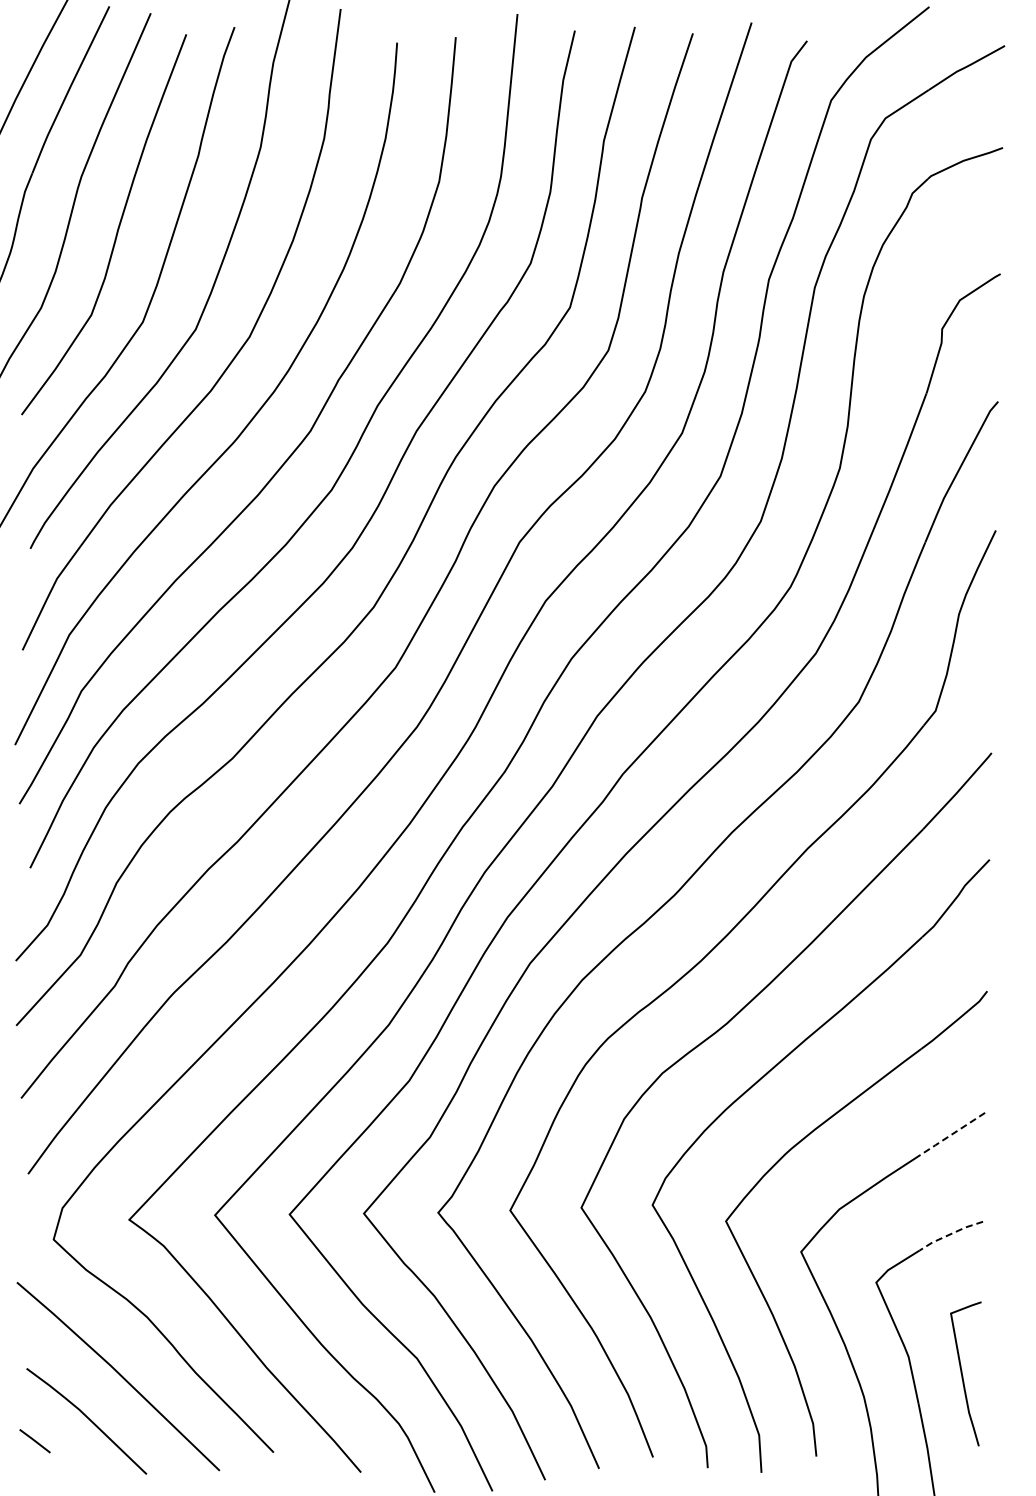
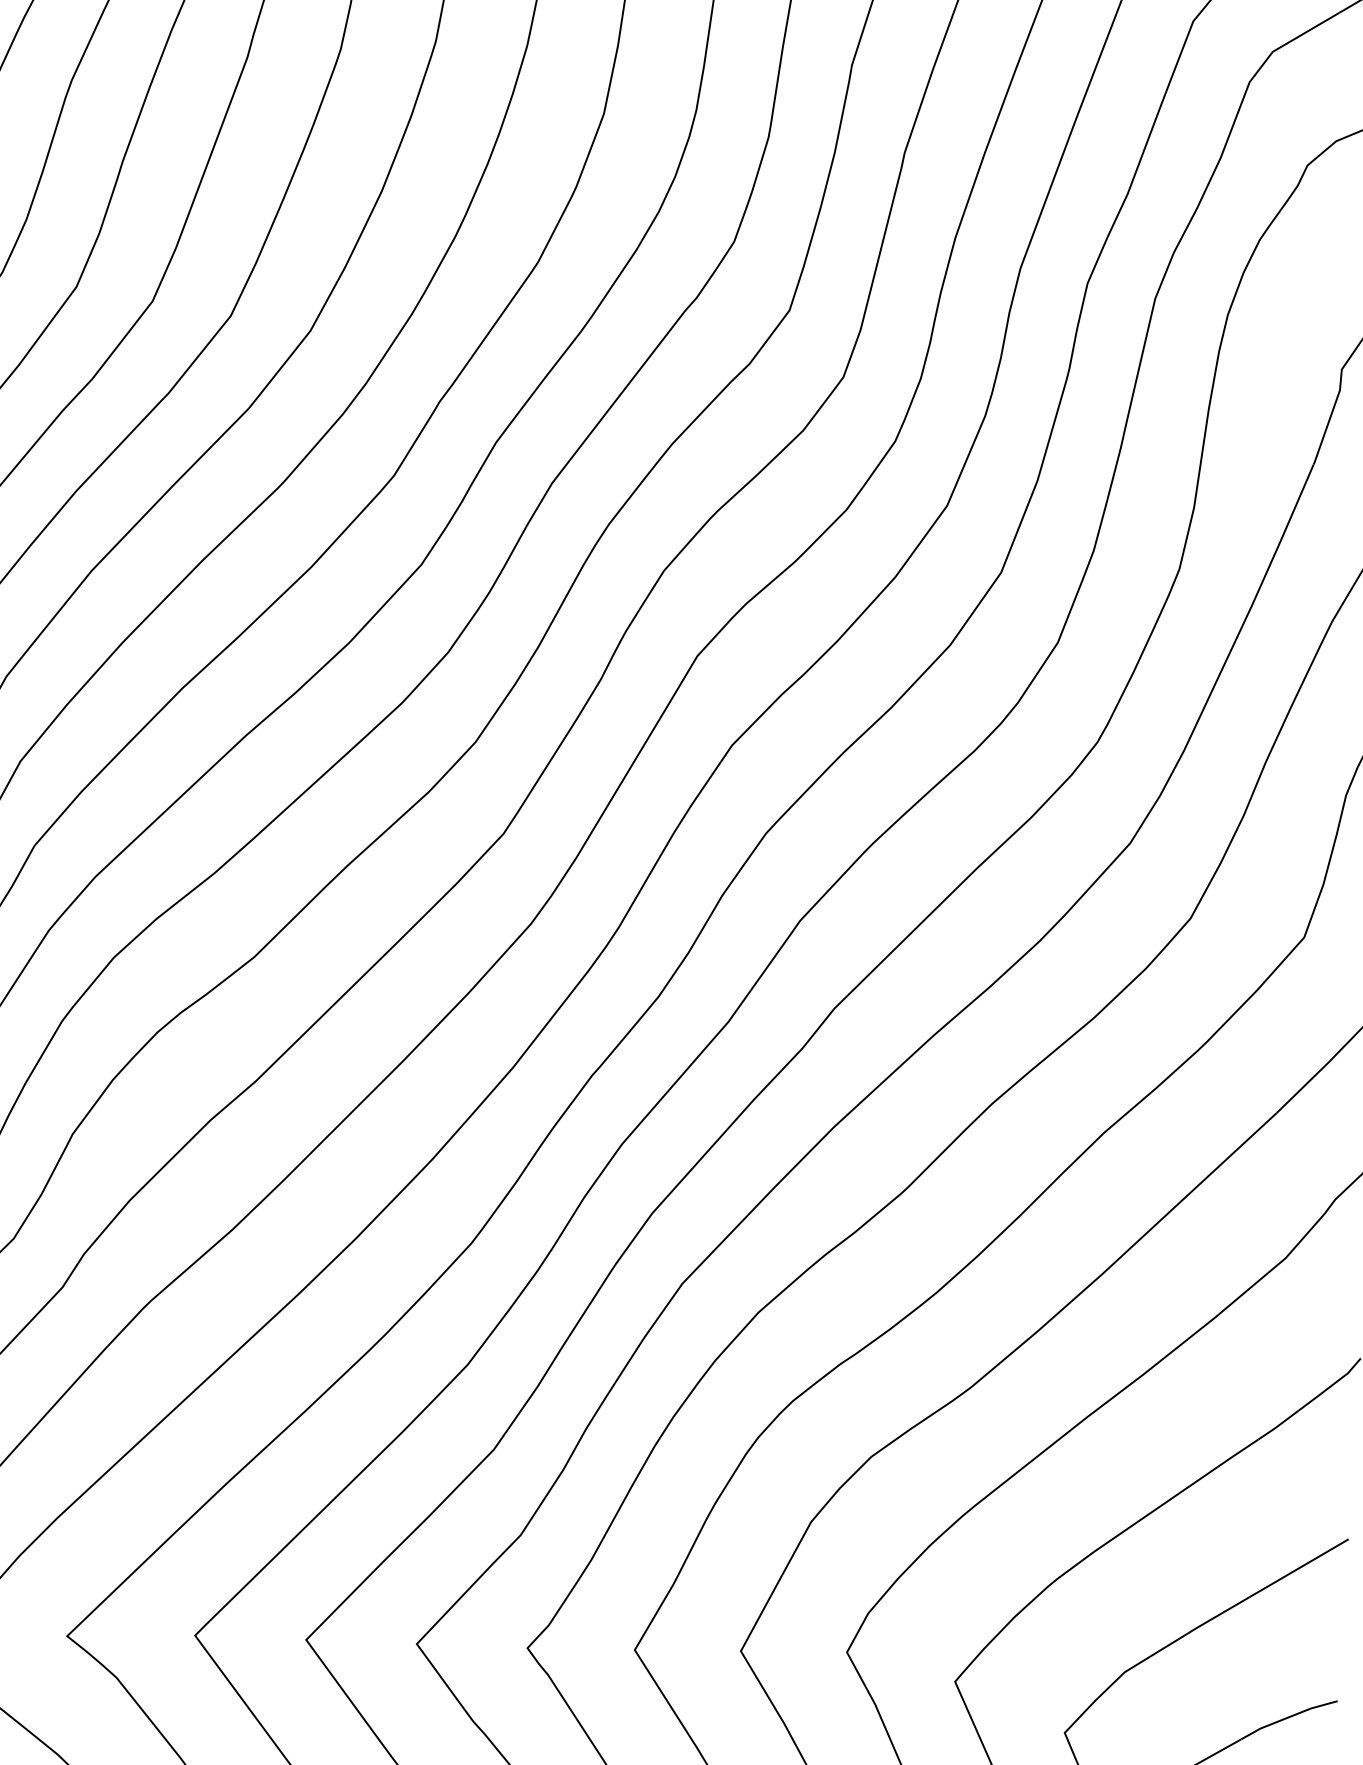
line: (952, 1133) -> (1298, 1567), dashed -> solid
line: (950, 1234) -> (1288, 1717), dashed -> solid

